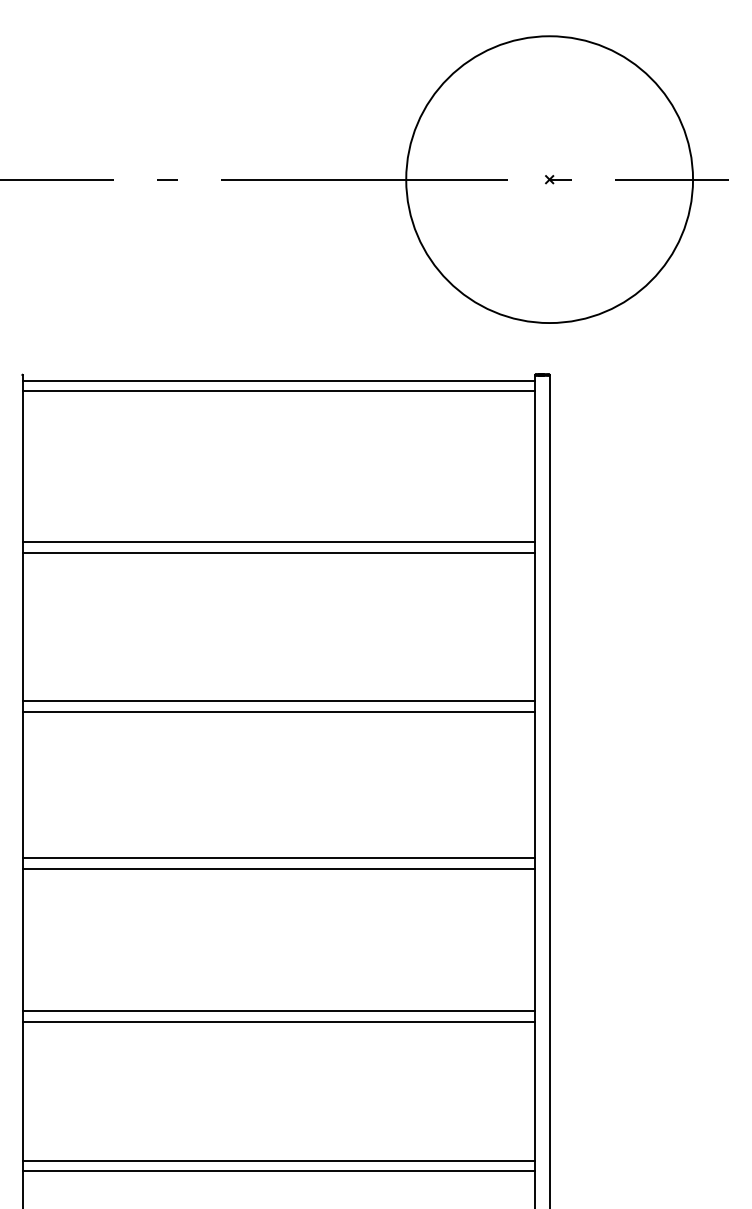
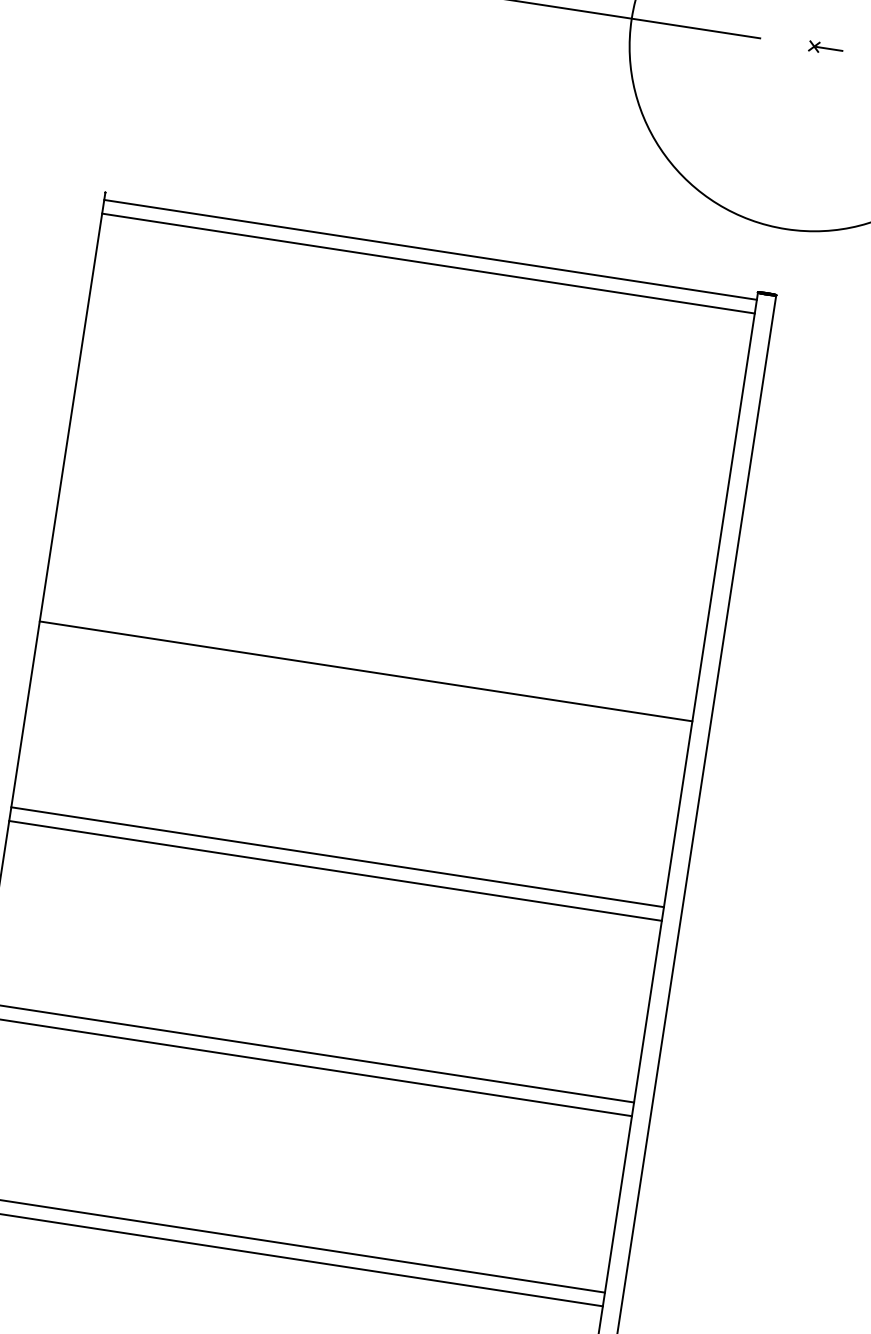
line: (278, 541) -> (398, 454), removed
line: (278, 552) -> (396, 468), removed
line: (278, 701) -> (367, 658), removed

